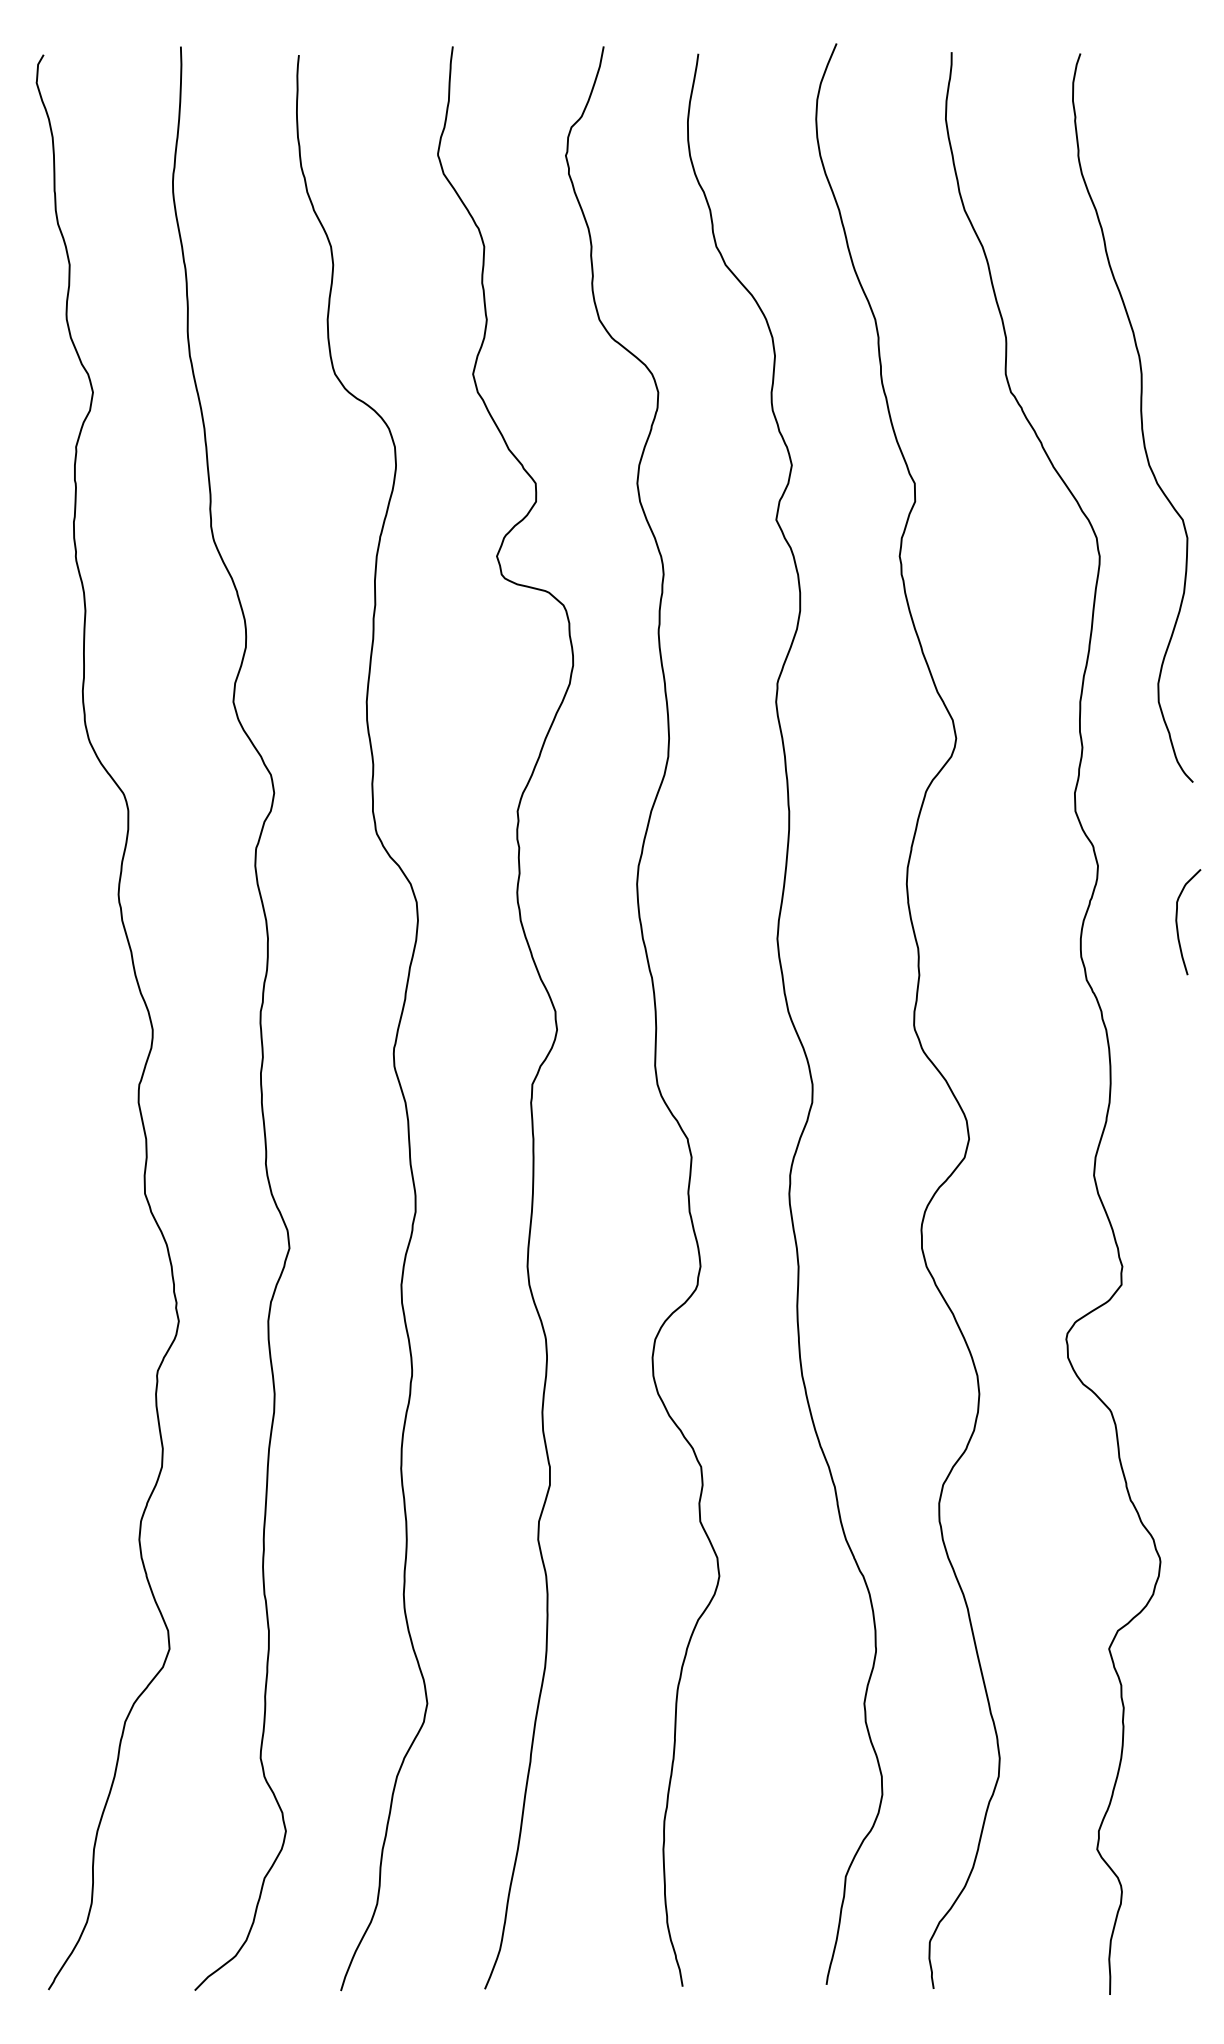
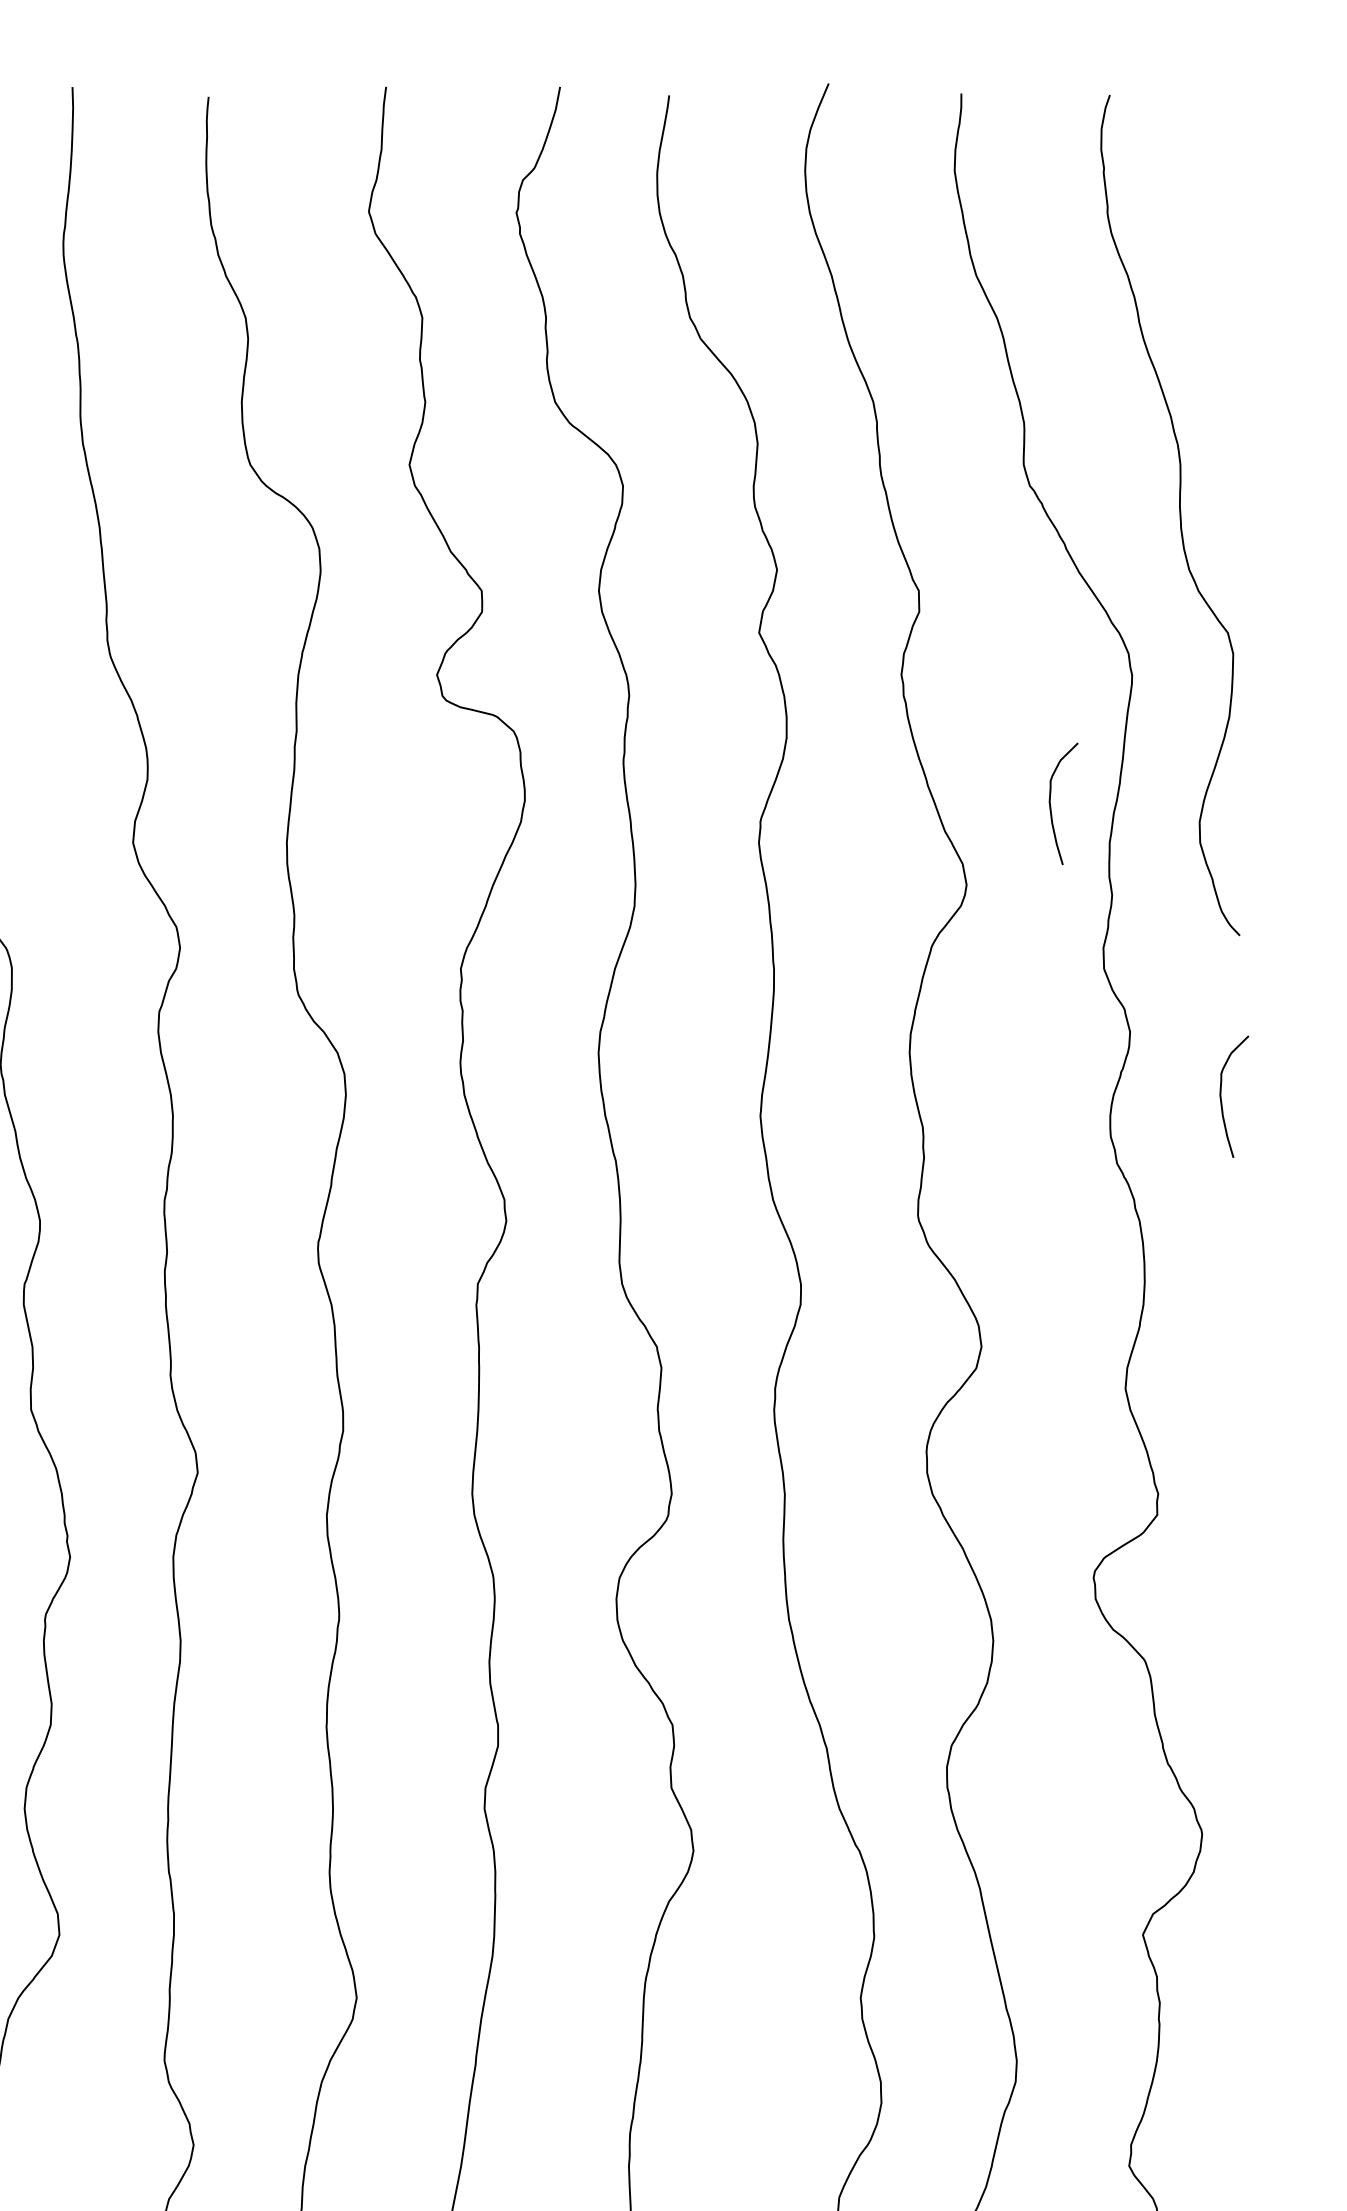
curve: (1029, 668) -> (1051, 804), added

